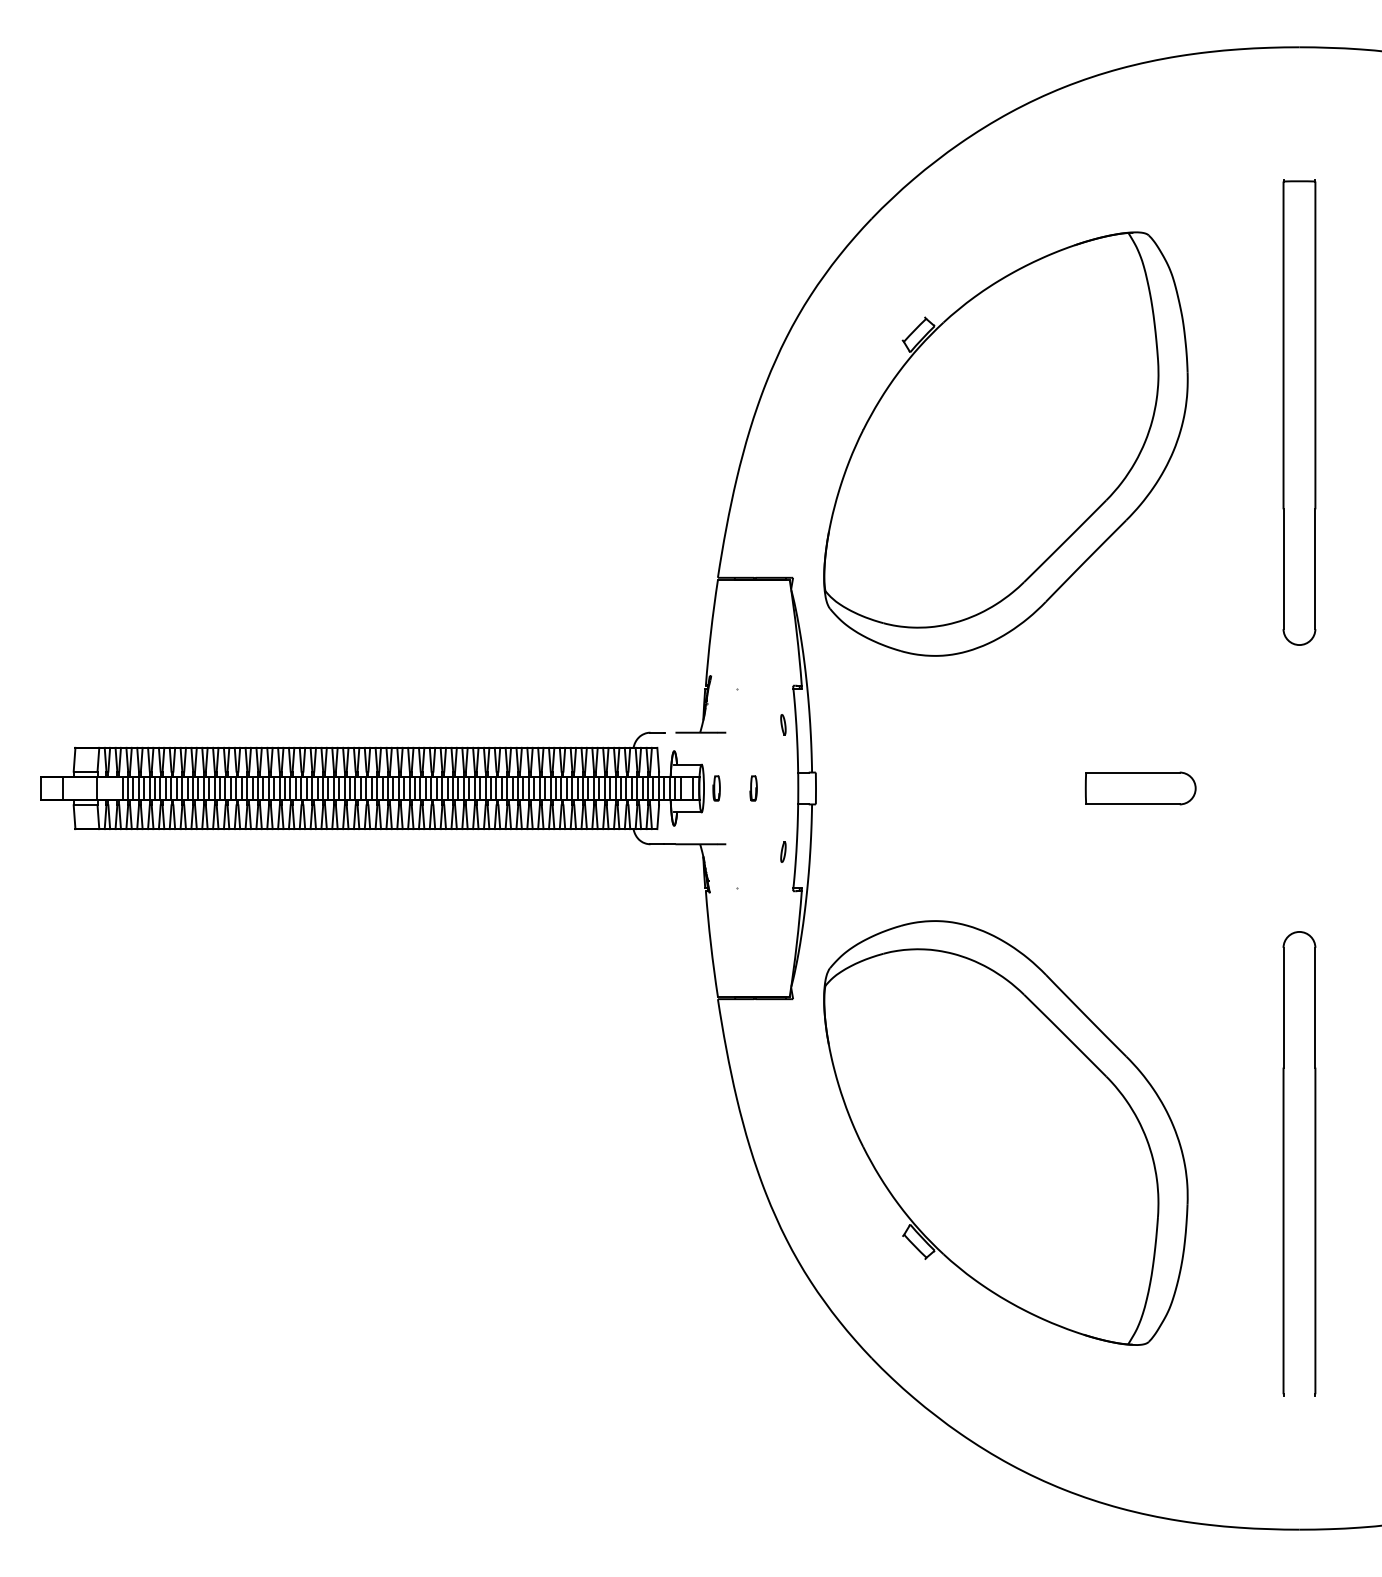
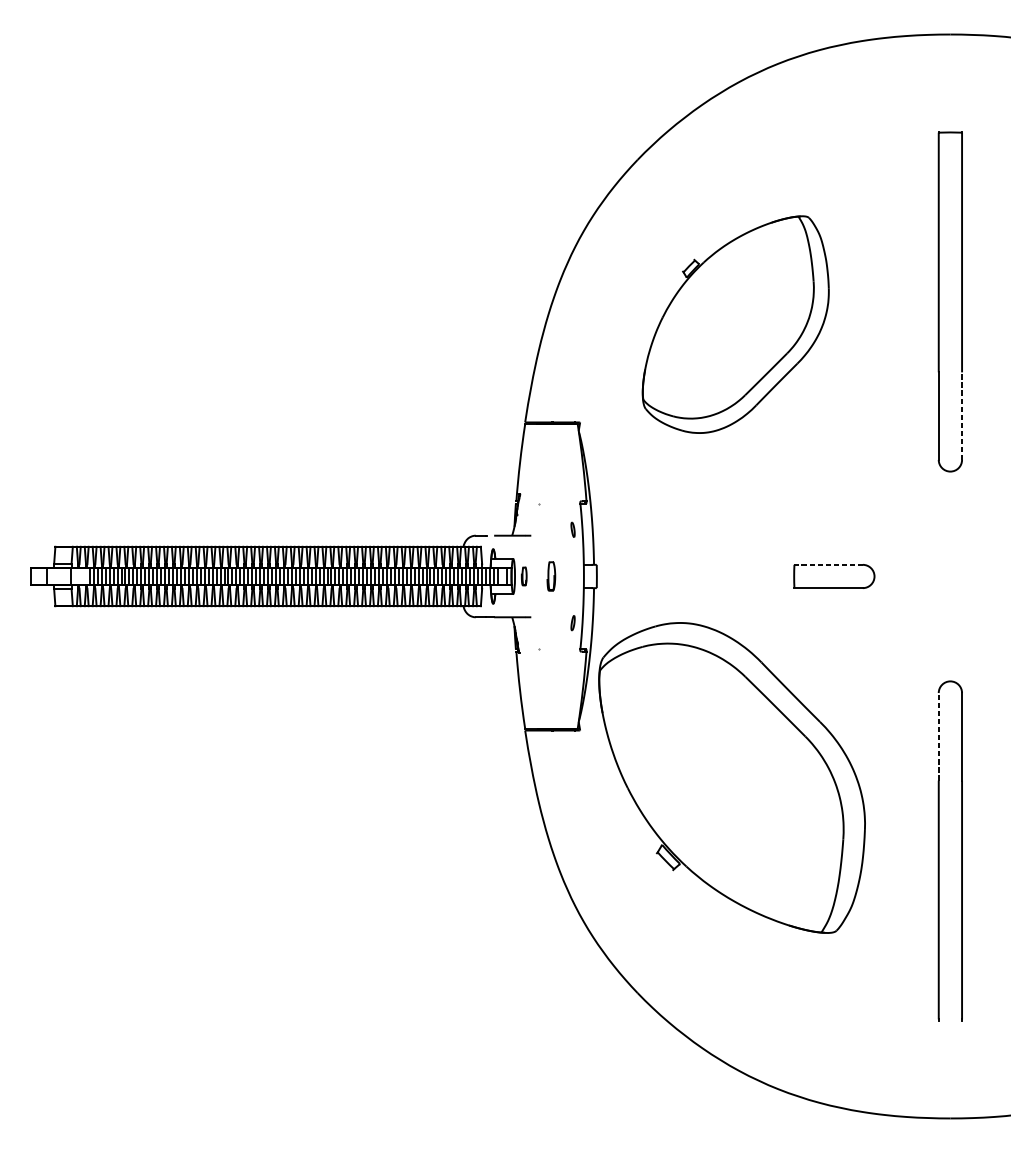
part: (1005, 443) -> (735, 324), size x0.7
line: (1315, 569) -> (962, 416), solid -> dashed
line: (1132, 772) -> (828, 564), solid -> dashed
part: (753, 788) -> (551, 576), size x1.6
line: (1283, 1007) -> (938, 736), solid -> dashed
part: (1005, 1132) -> (731, 777), moved

